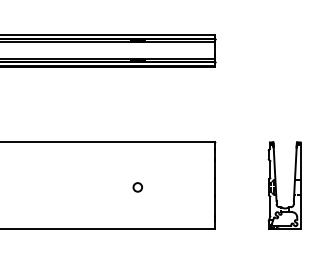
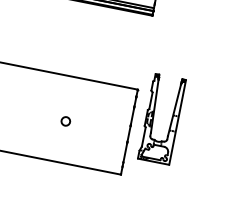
part: (276, 185) -> (153, 117), moved
circle: (137, 187) -> (65, 121), moved

